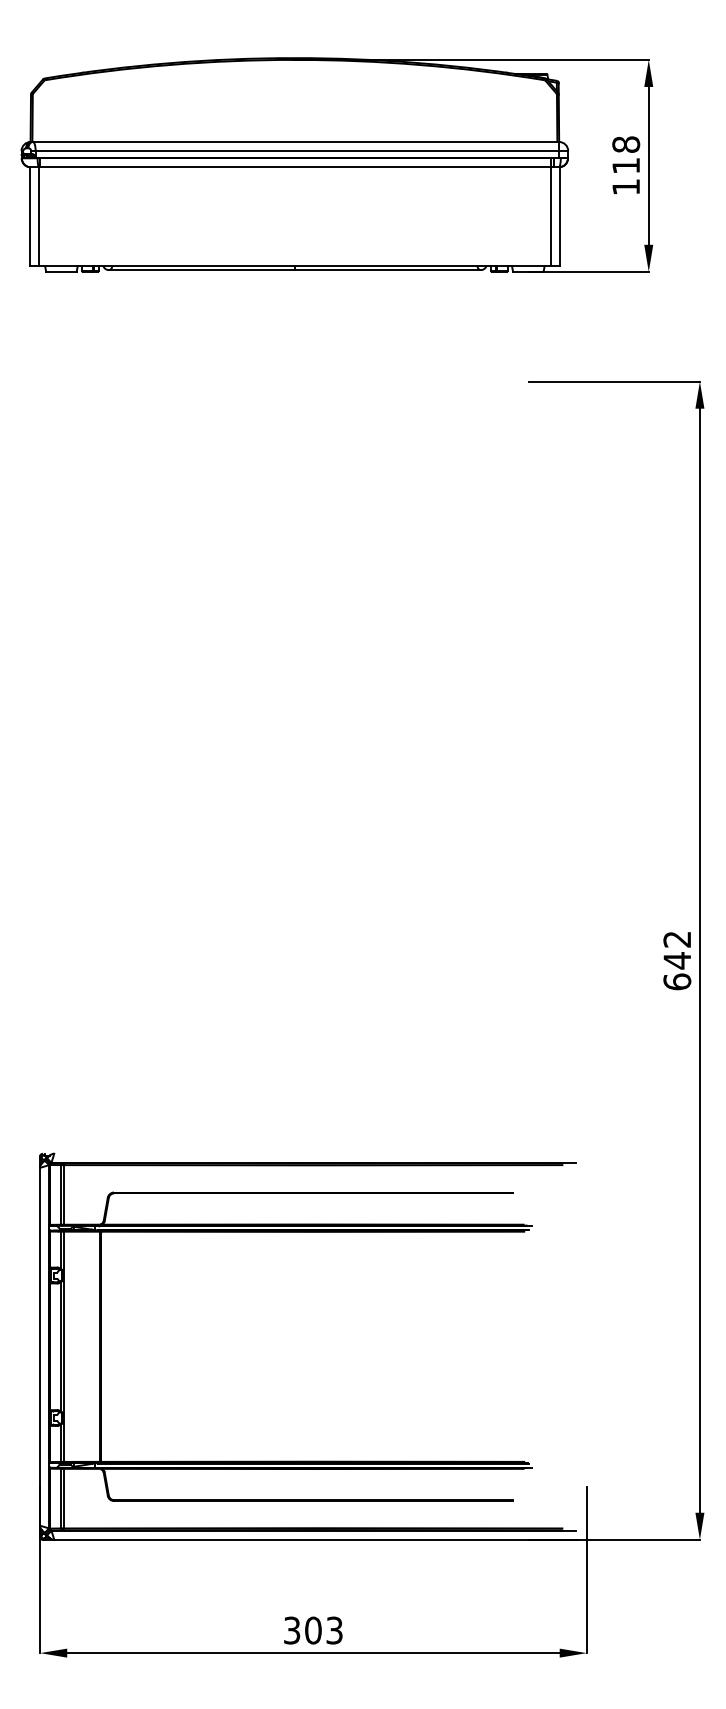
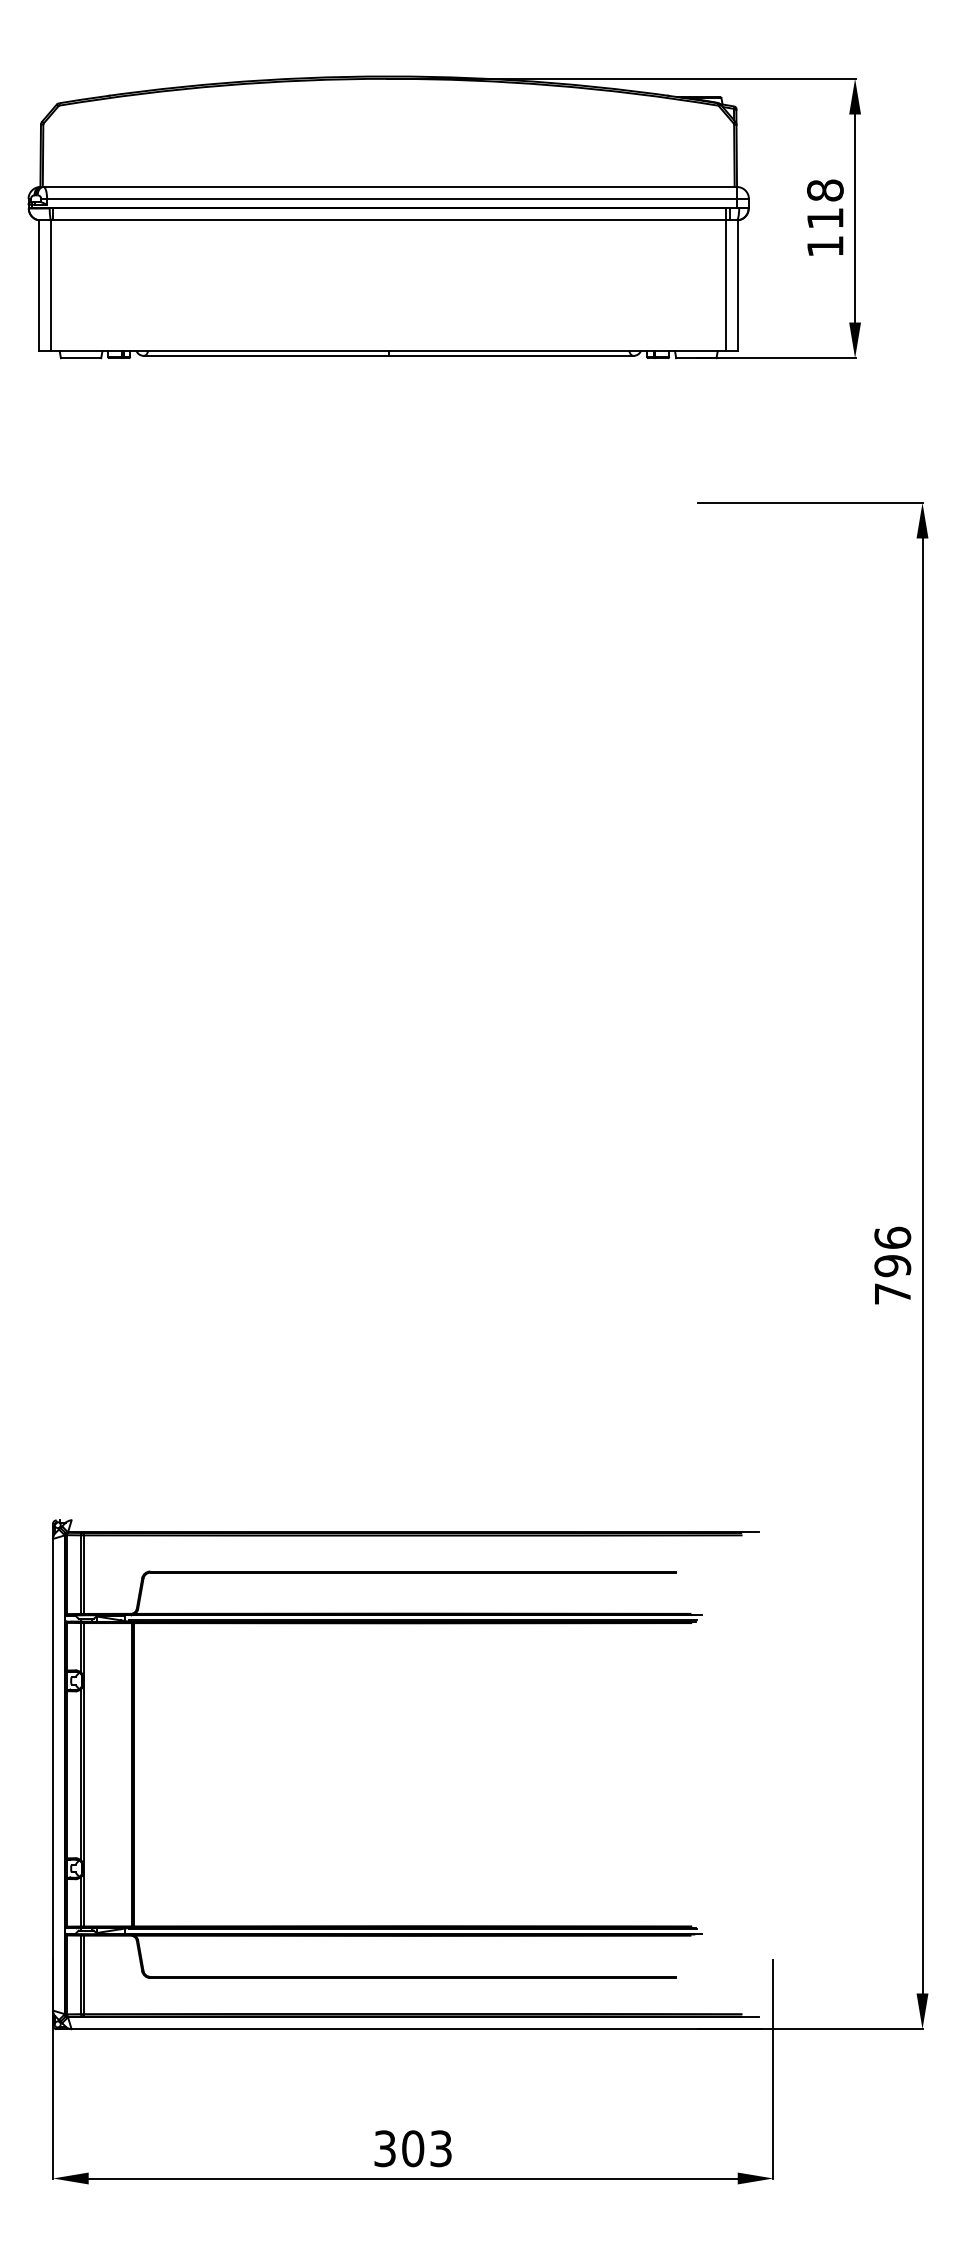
text: (677, 960) -> (892, 1265), 642 -> 796

